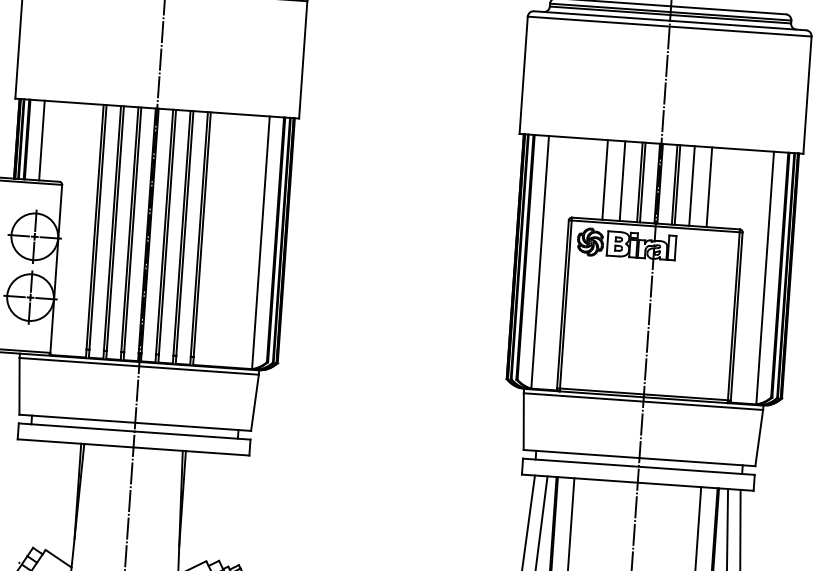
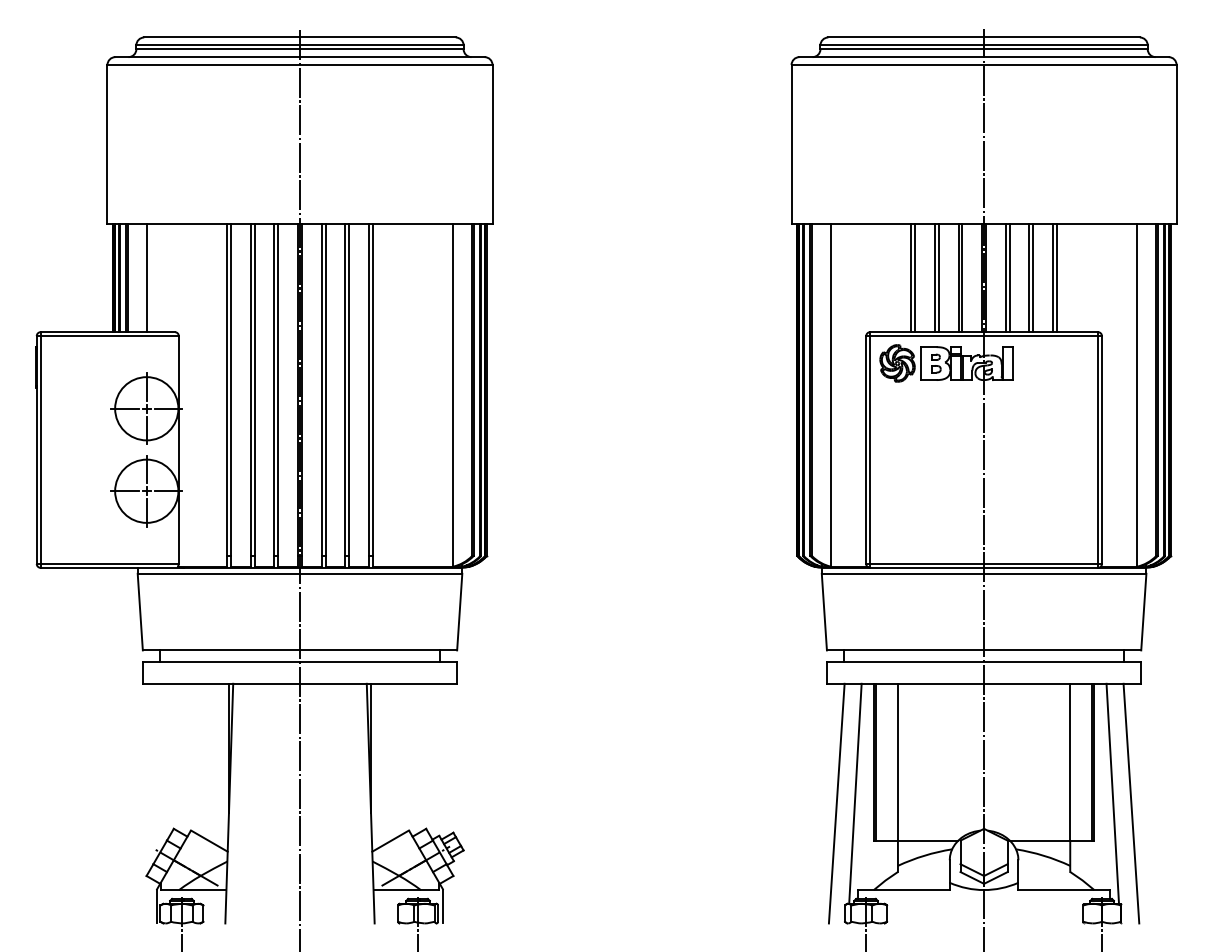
line: (608, 180) -> (915, 278), added
line: (625, 181) -> (938, 278), added
line: (695, 186) -> (1033, 278), added
line: (712, 187) -> (1056, 278), added

